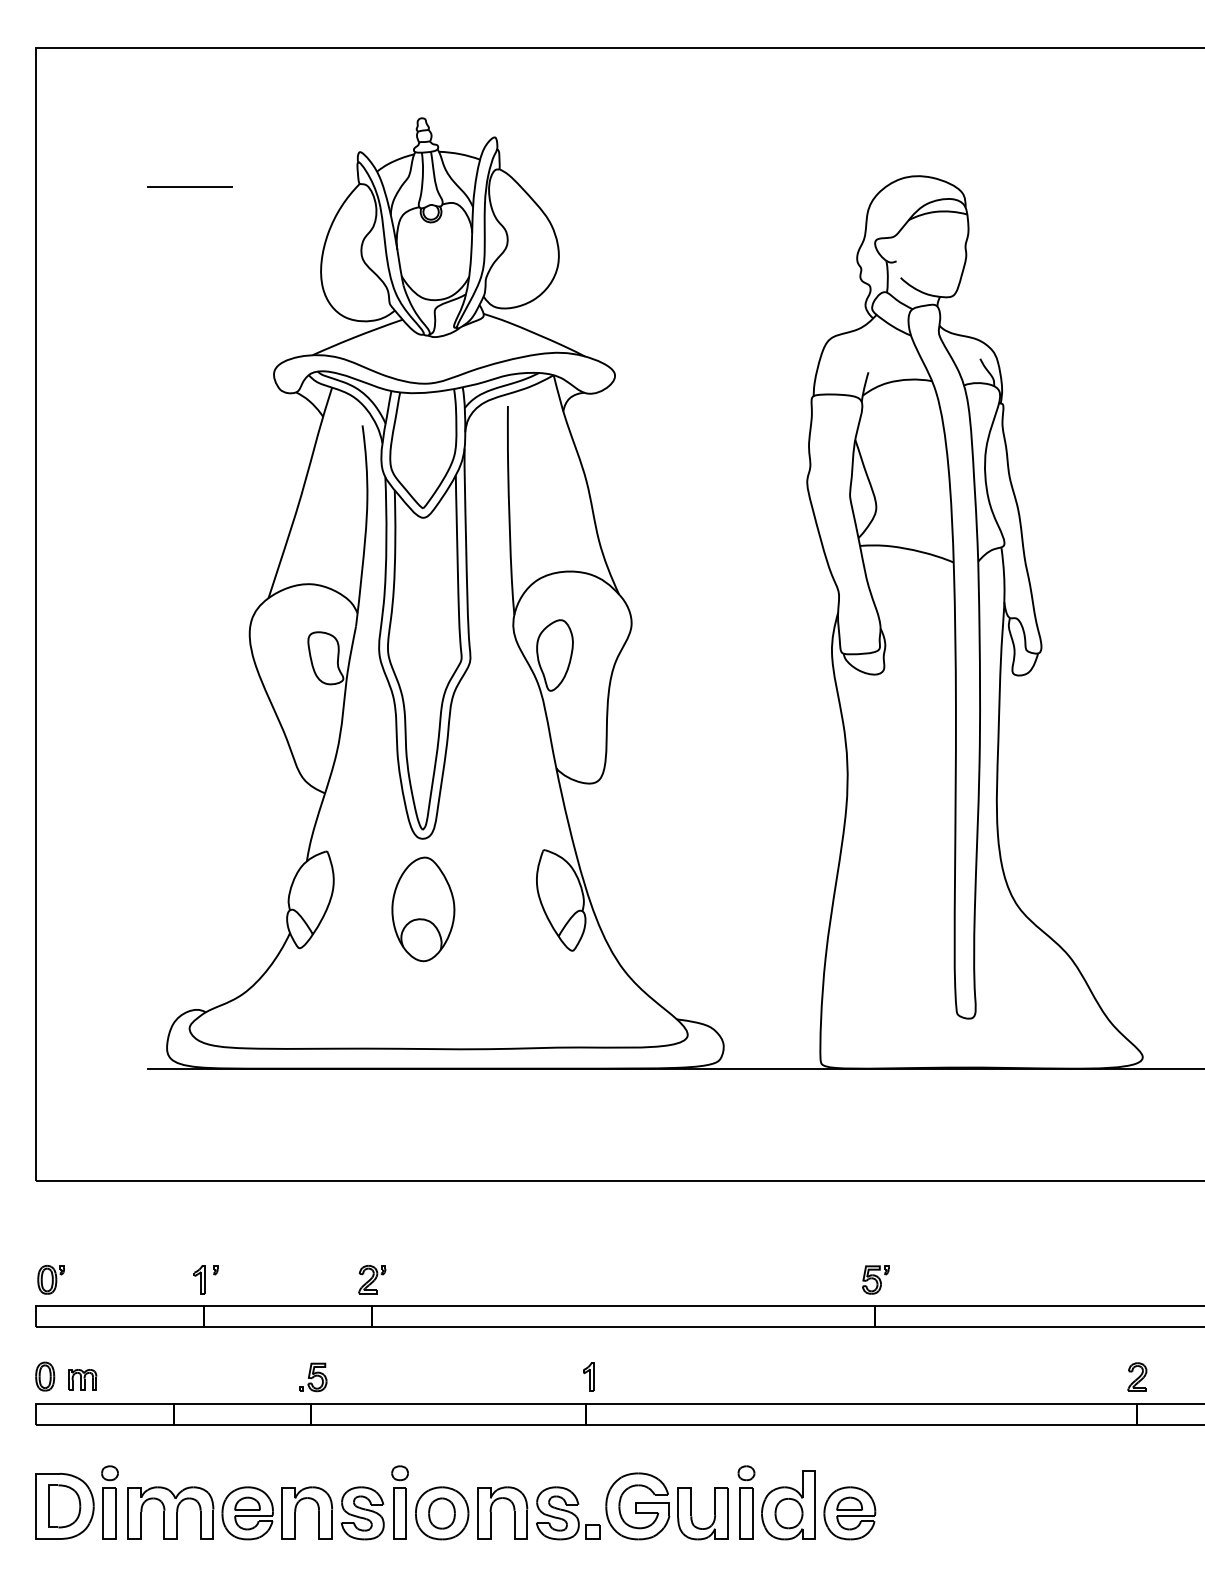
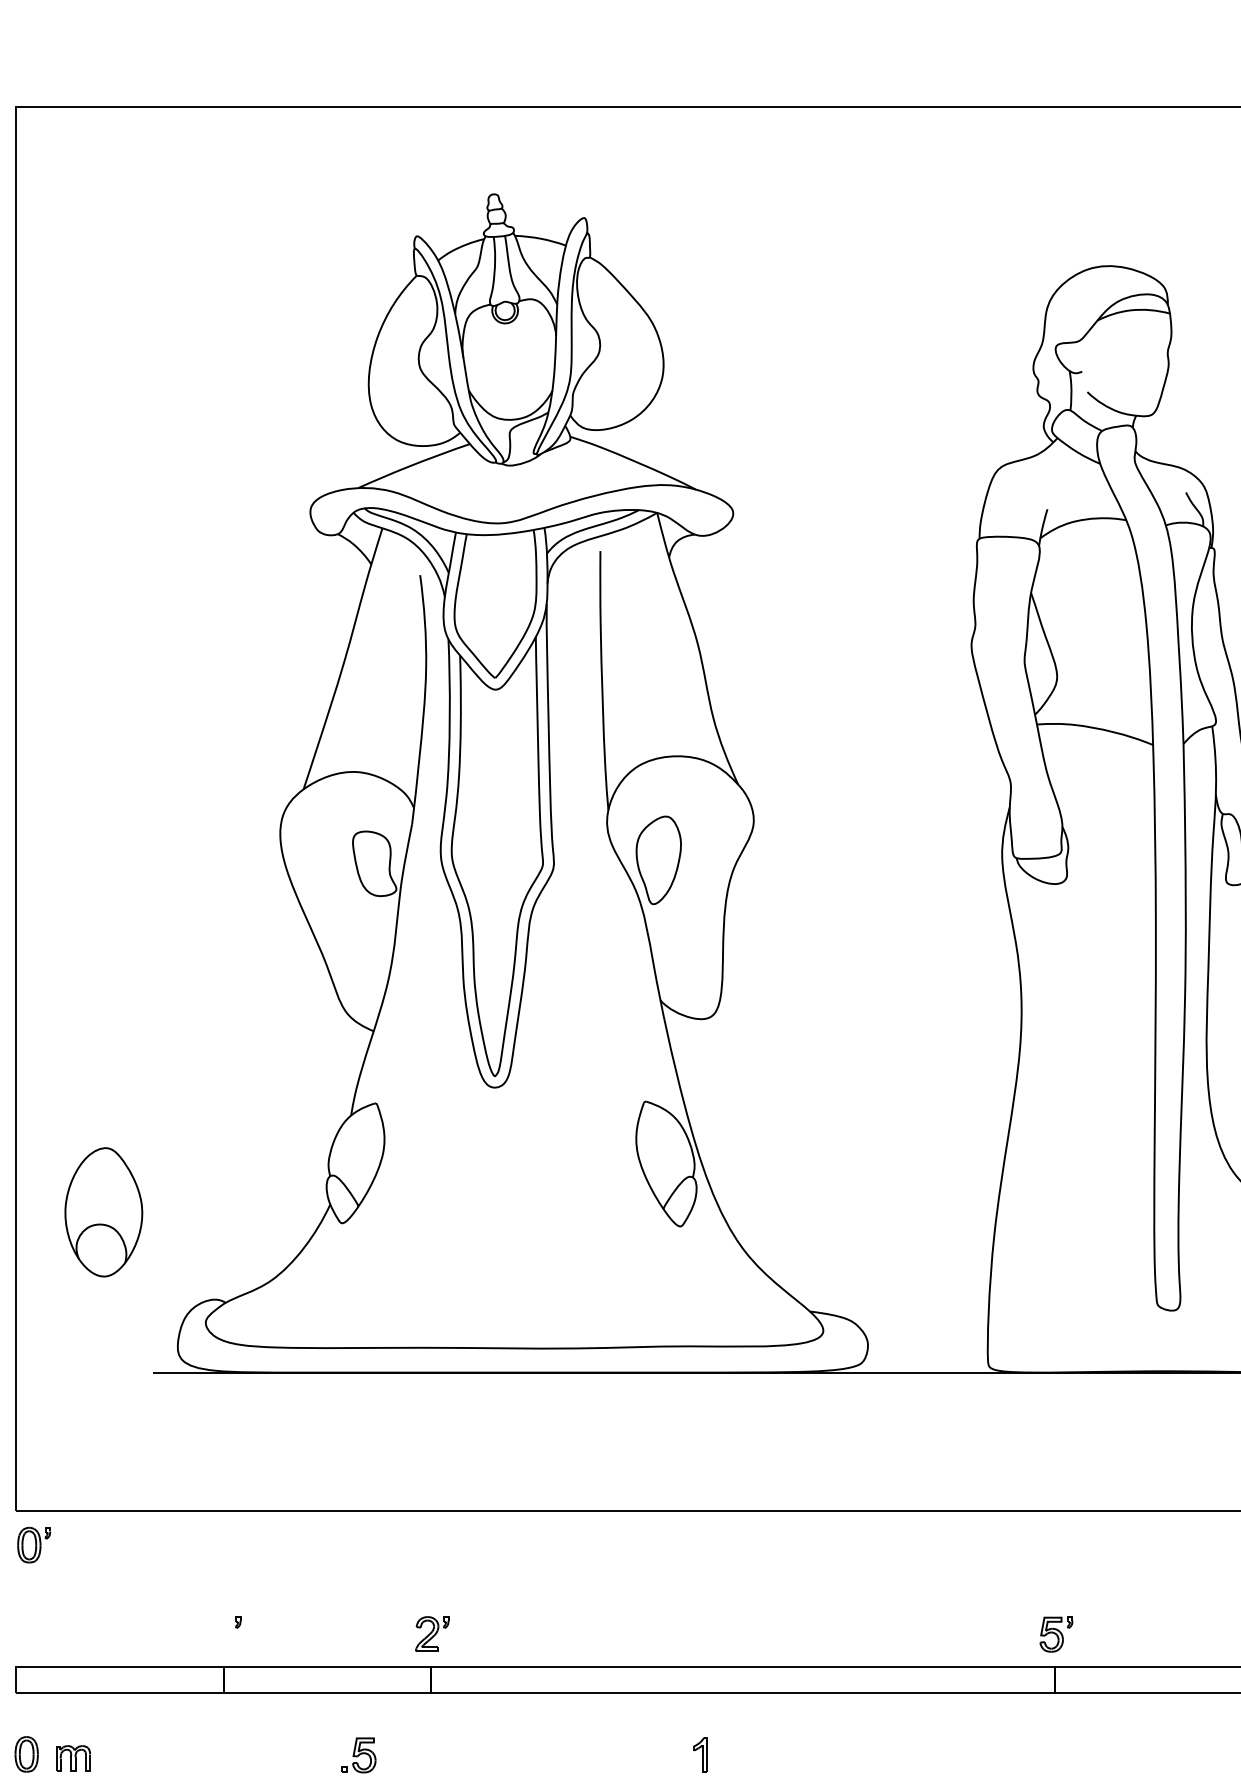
line: (189, 187) -> (205, 280), removed
part: (423, 909) -> (103, 1212), moved
part: (50, 1279) -> (33, 1544), moved
part: (199, 1279) -> (218, 1634), removed

